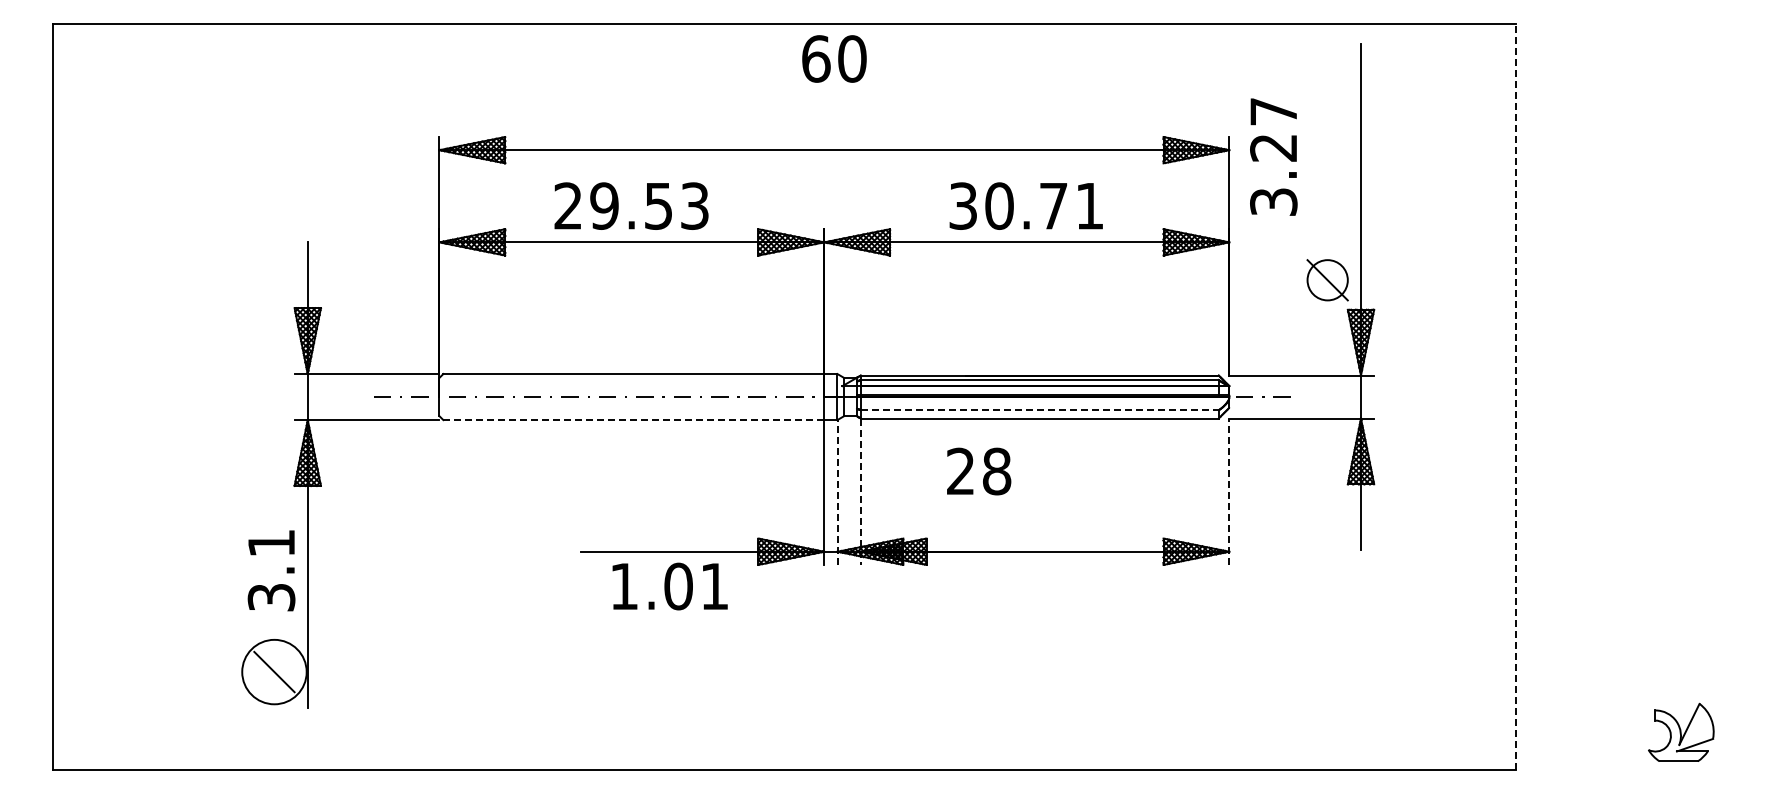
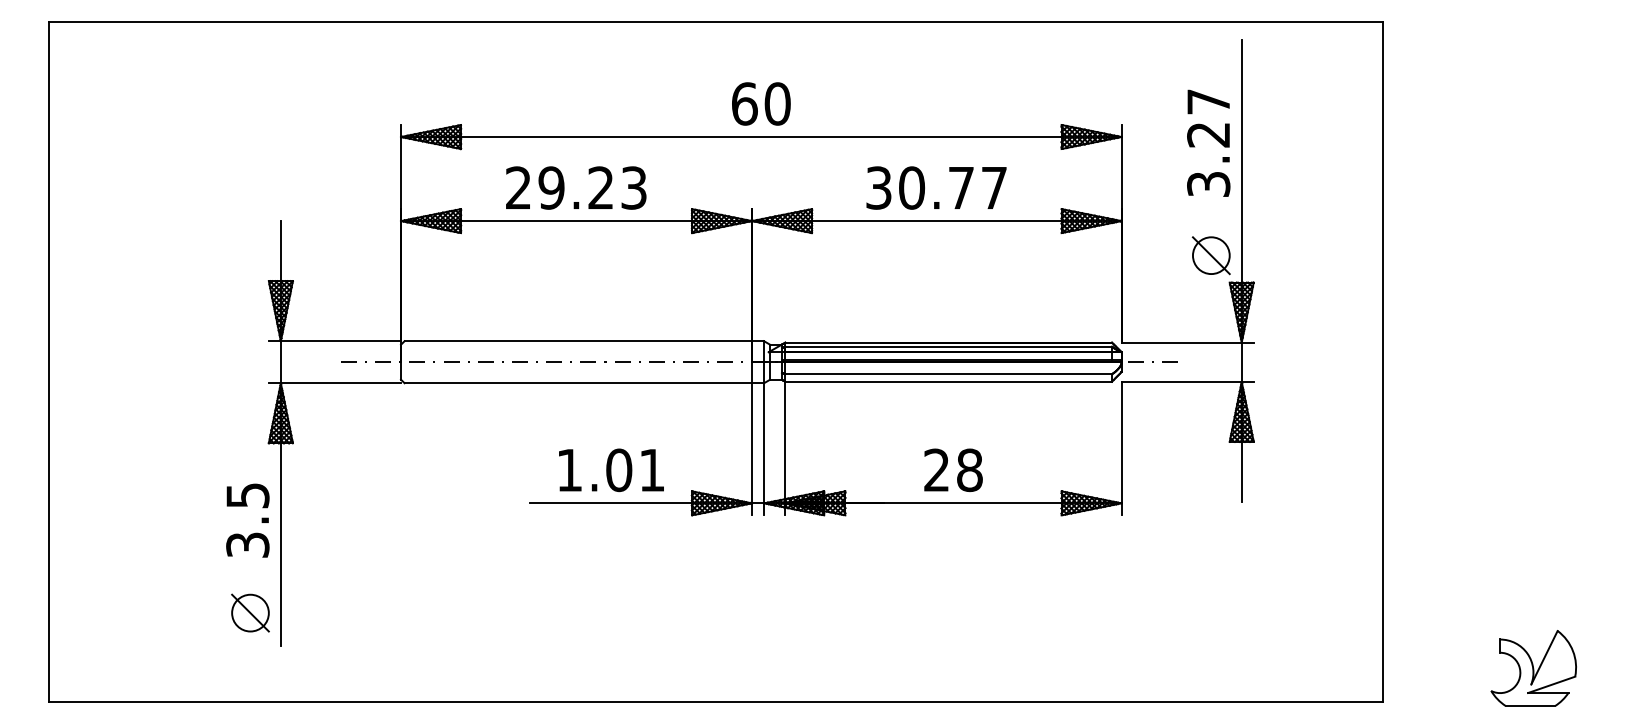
text: (834, 58) -> (761, 103), moved
text: (1273, 156) -> (1208, 142), moved
text: (658, 205) -> (600, 187), 29.53 -> 29.23
text: (1089, 206) -> (994, 188), 30.71 -> 30.77
line: (1516, 397) -> (1383, 362), dashed -> solid
line: (1040, 410) -> (949, 374), dashed -> solid
line: (634, 420) -> (578, 383), dashed -> solid
text: (979, 471) -> (953, 470), moved
line: (1229, 491) -> (1121, 448), dashed -> solid
line: (837, 492) -> (764, 449), dashed -> solid
line: (860, 492) -> (785, 449), dashed -> solid
text: (271, 543) -> (247, 495), 3.1 -> 3.5
text: (669, 586) -> (610, 470), moved
circle: (274, 671) -> (250, 612), size x0.62
part: (1681, 732) -> (1534, 668), size x1.43

